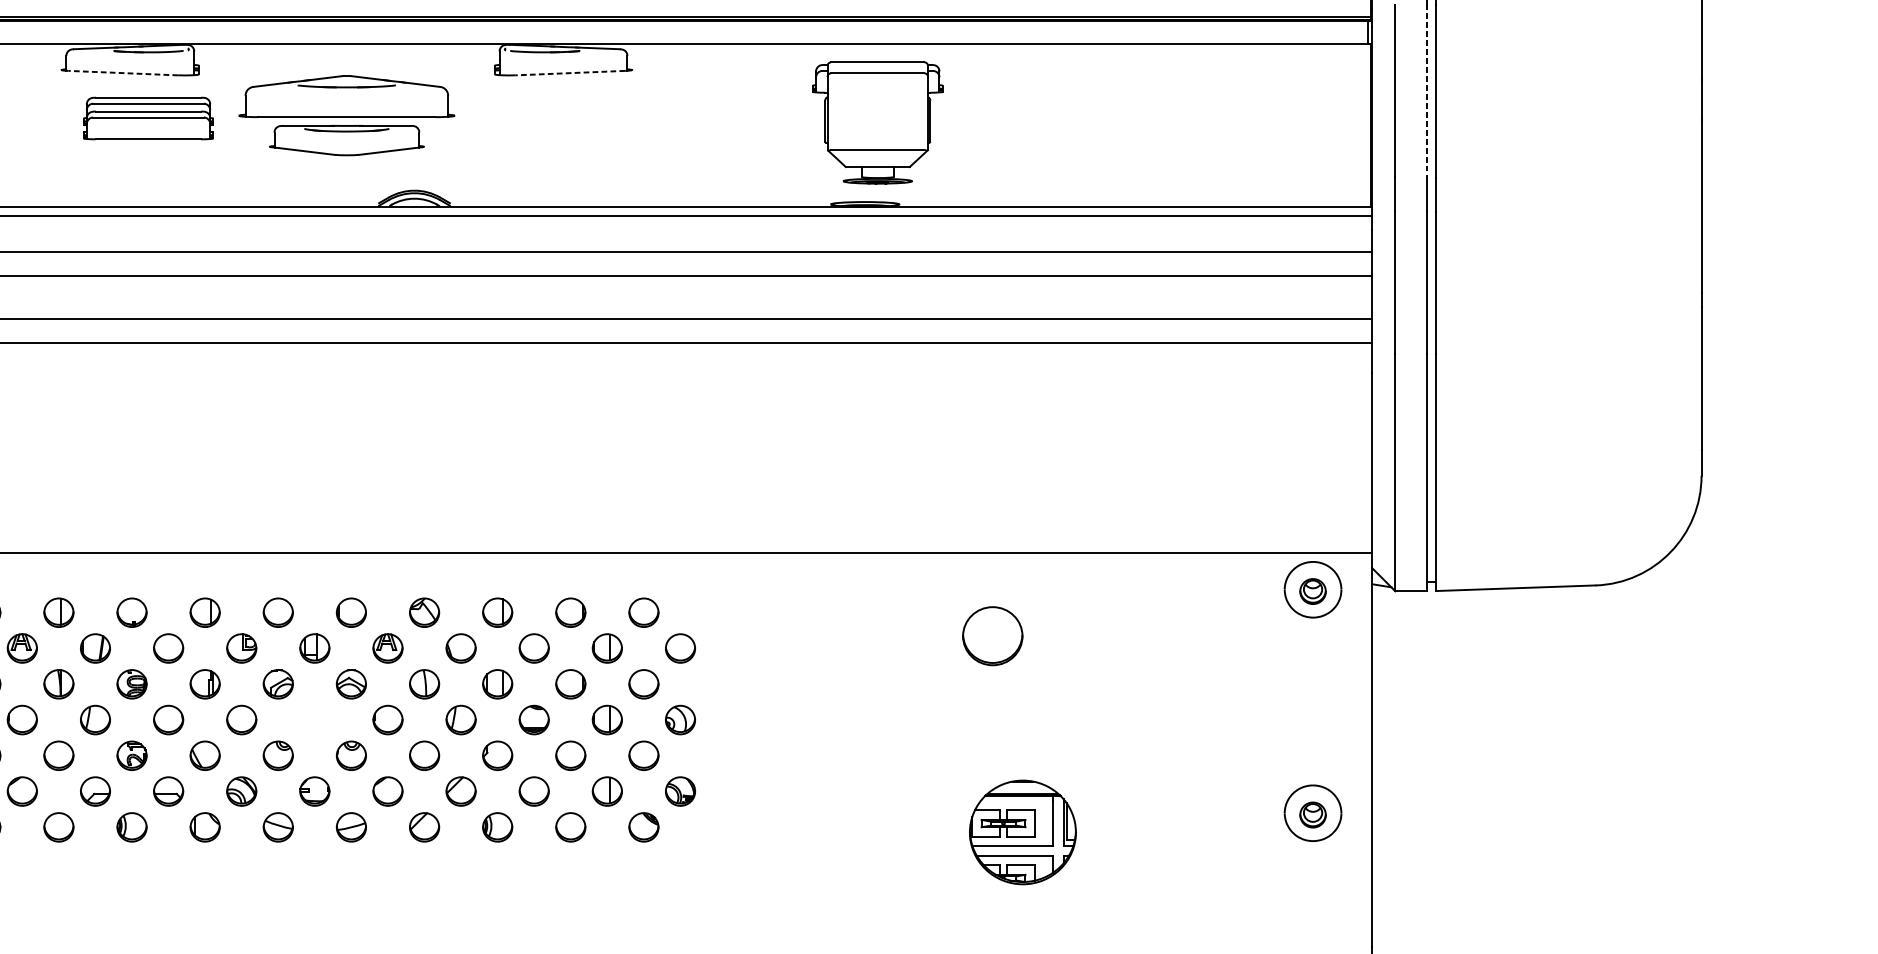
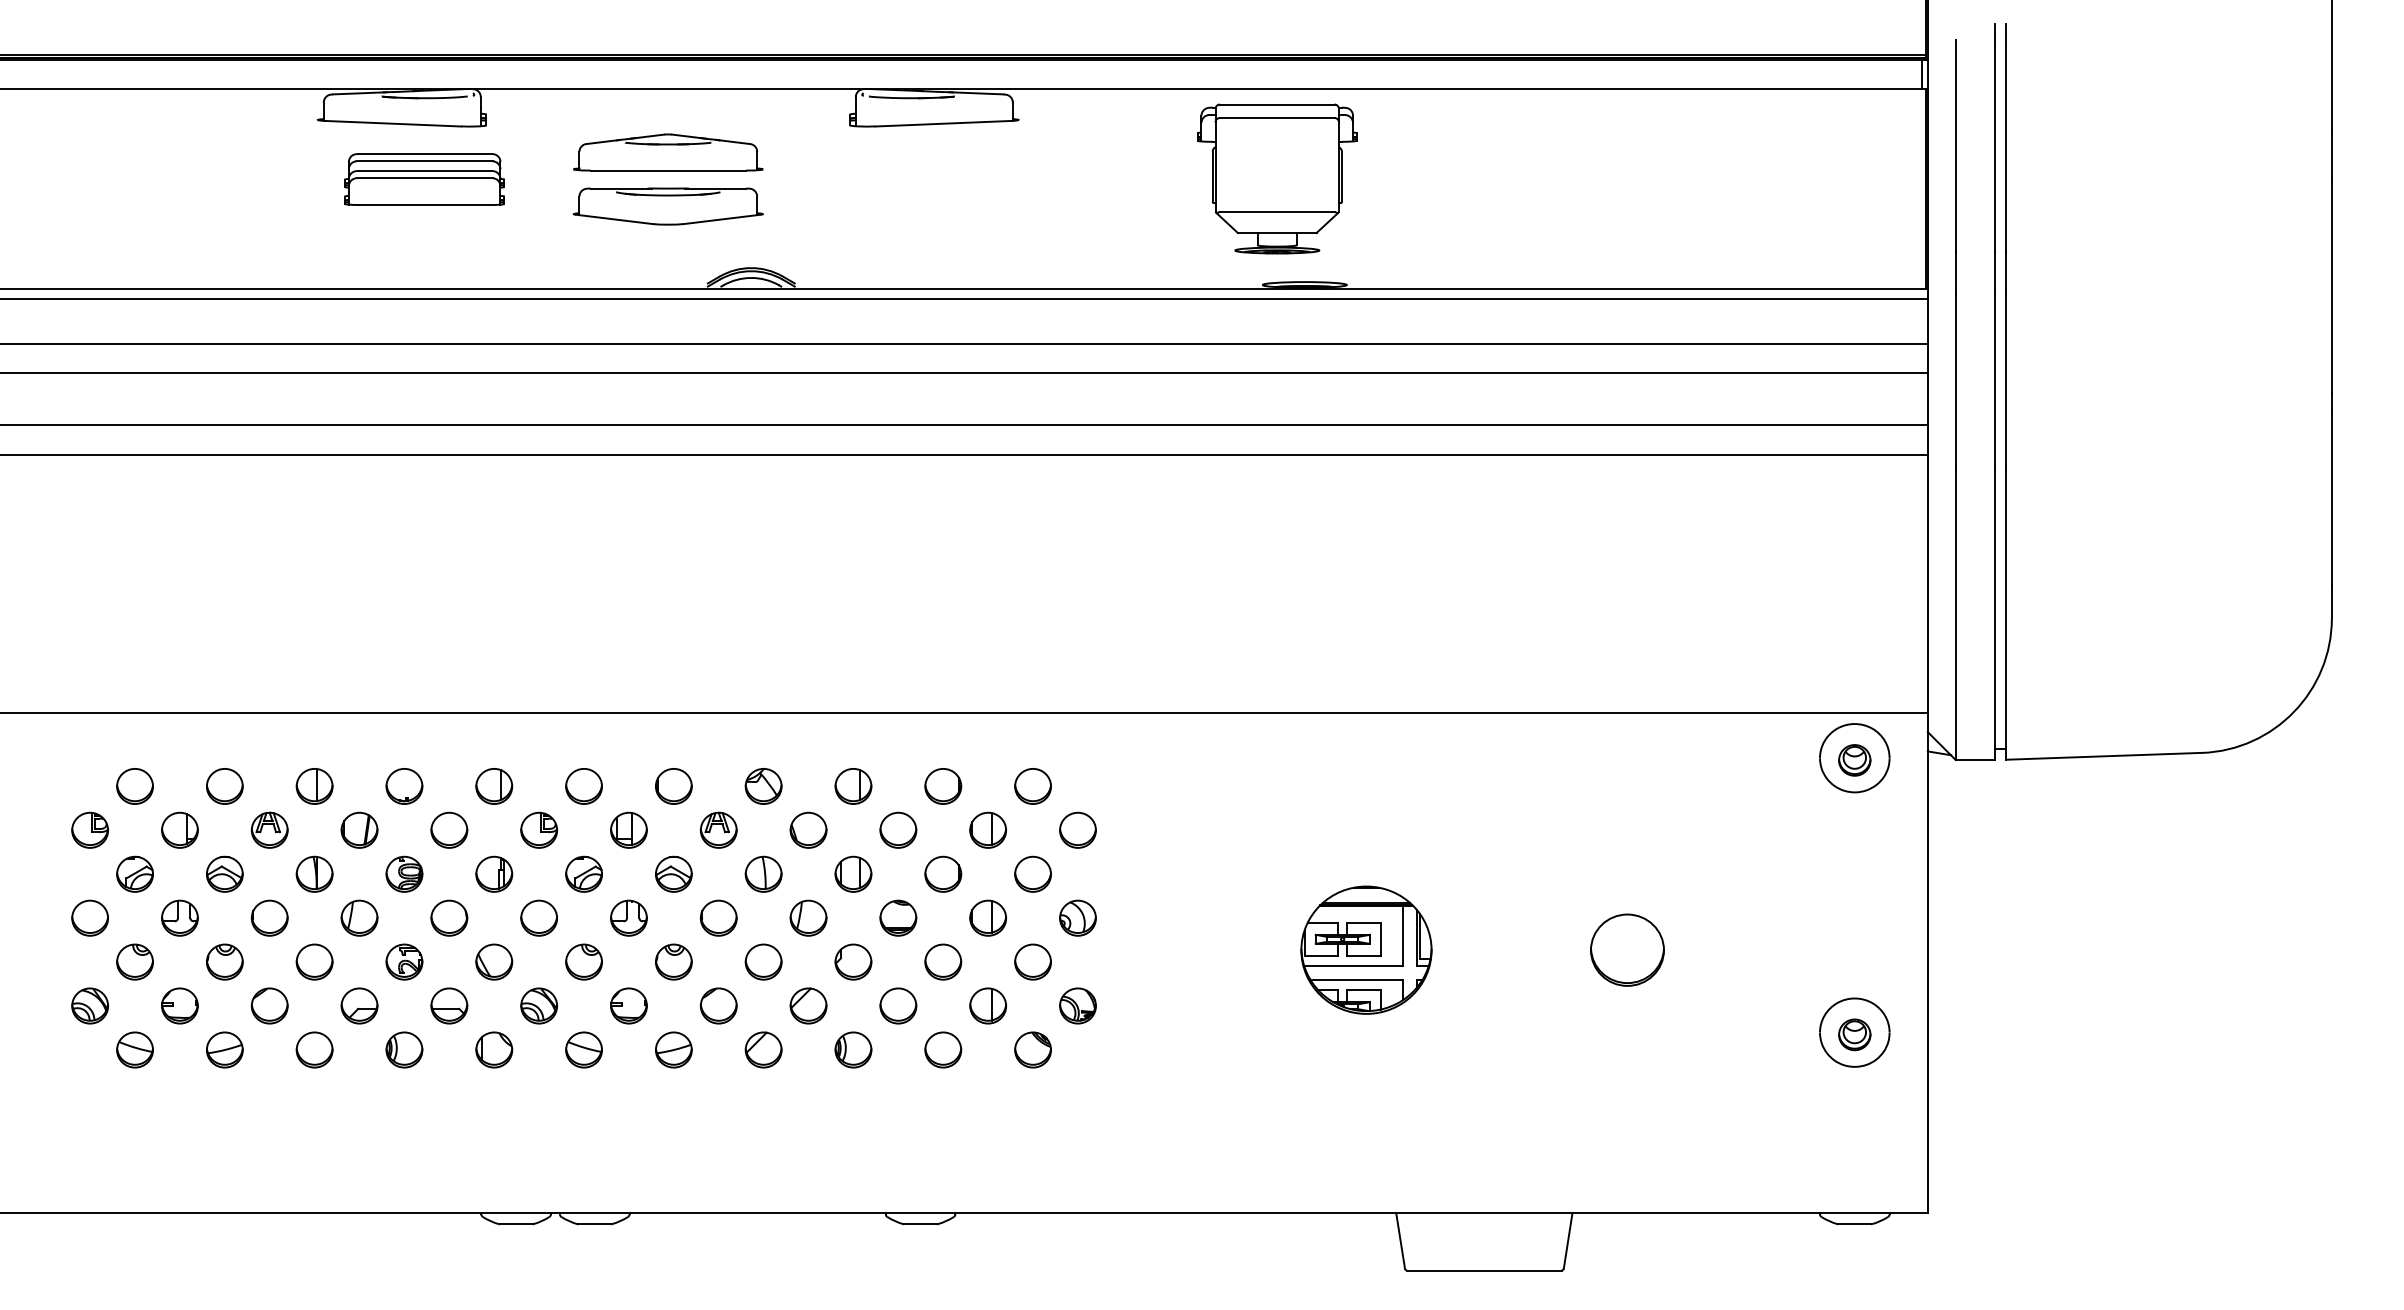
line: (123, 72) -> (393, 123), dashed -> solid
line: (570, 72) -> (942, 123), dashed -> solid
line: (1427, 91) -> (1995, 146), dashed -> solid
part: (347, 96) -> (668, 152), size x0.71
part: (877, 122) -> (1277, 178), moved
part: (992, 635) -> (1627, 949), moved
part: (314, 719) -> (628, 917), added
part: (1022, 831) -> (1366, 949), moved

